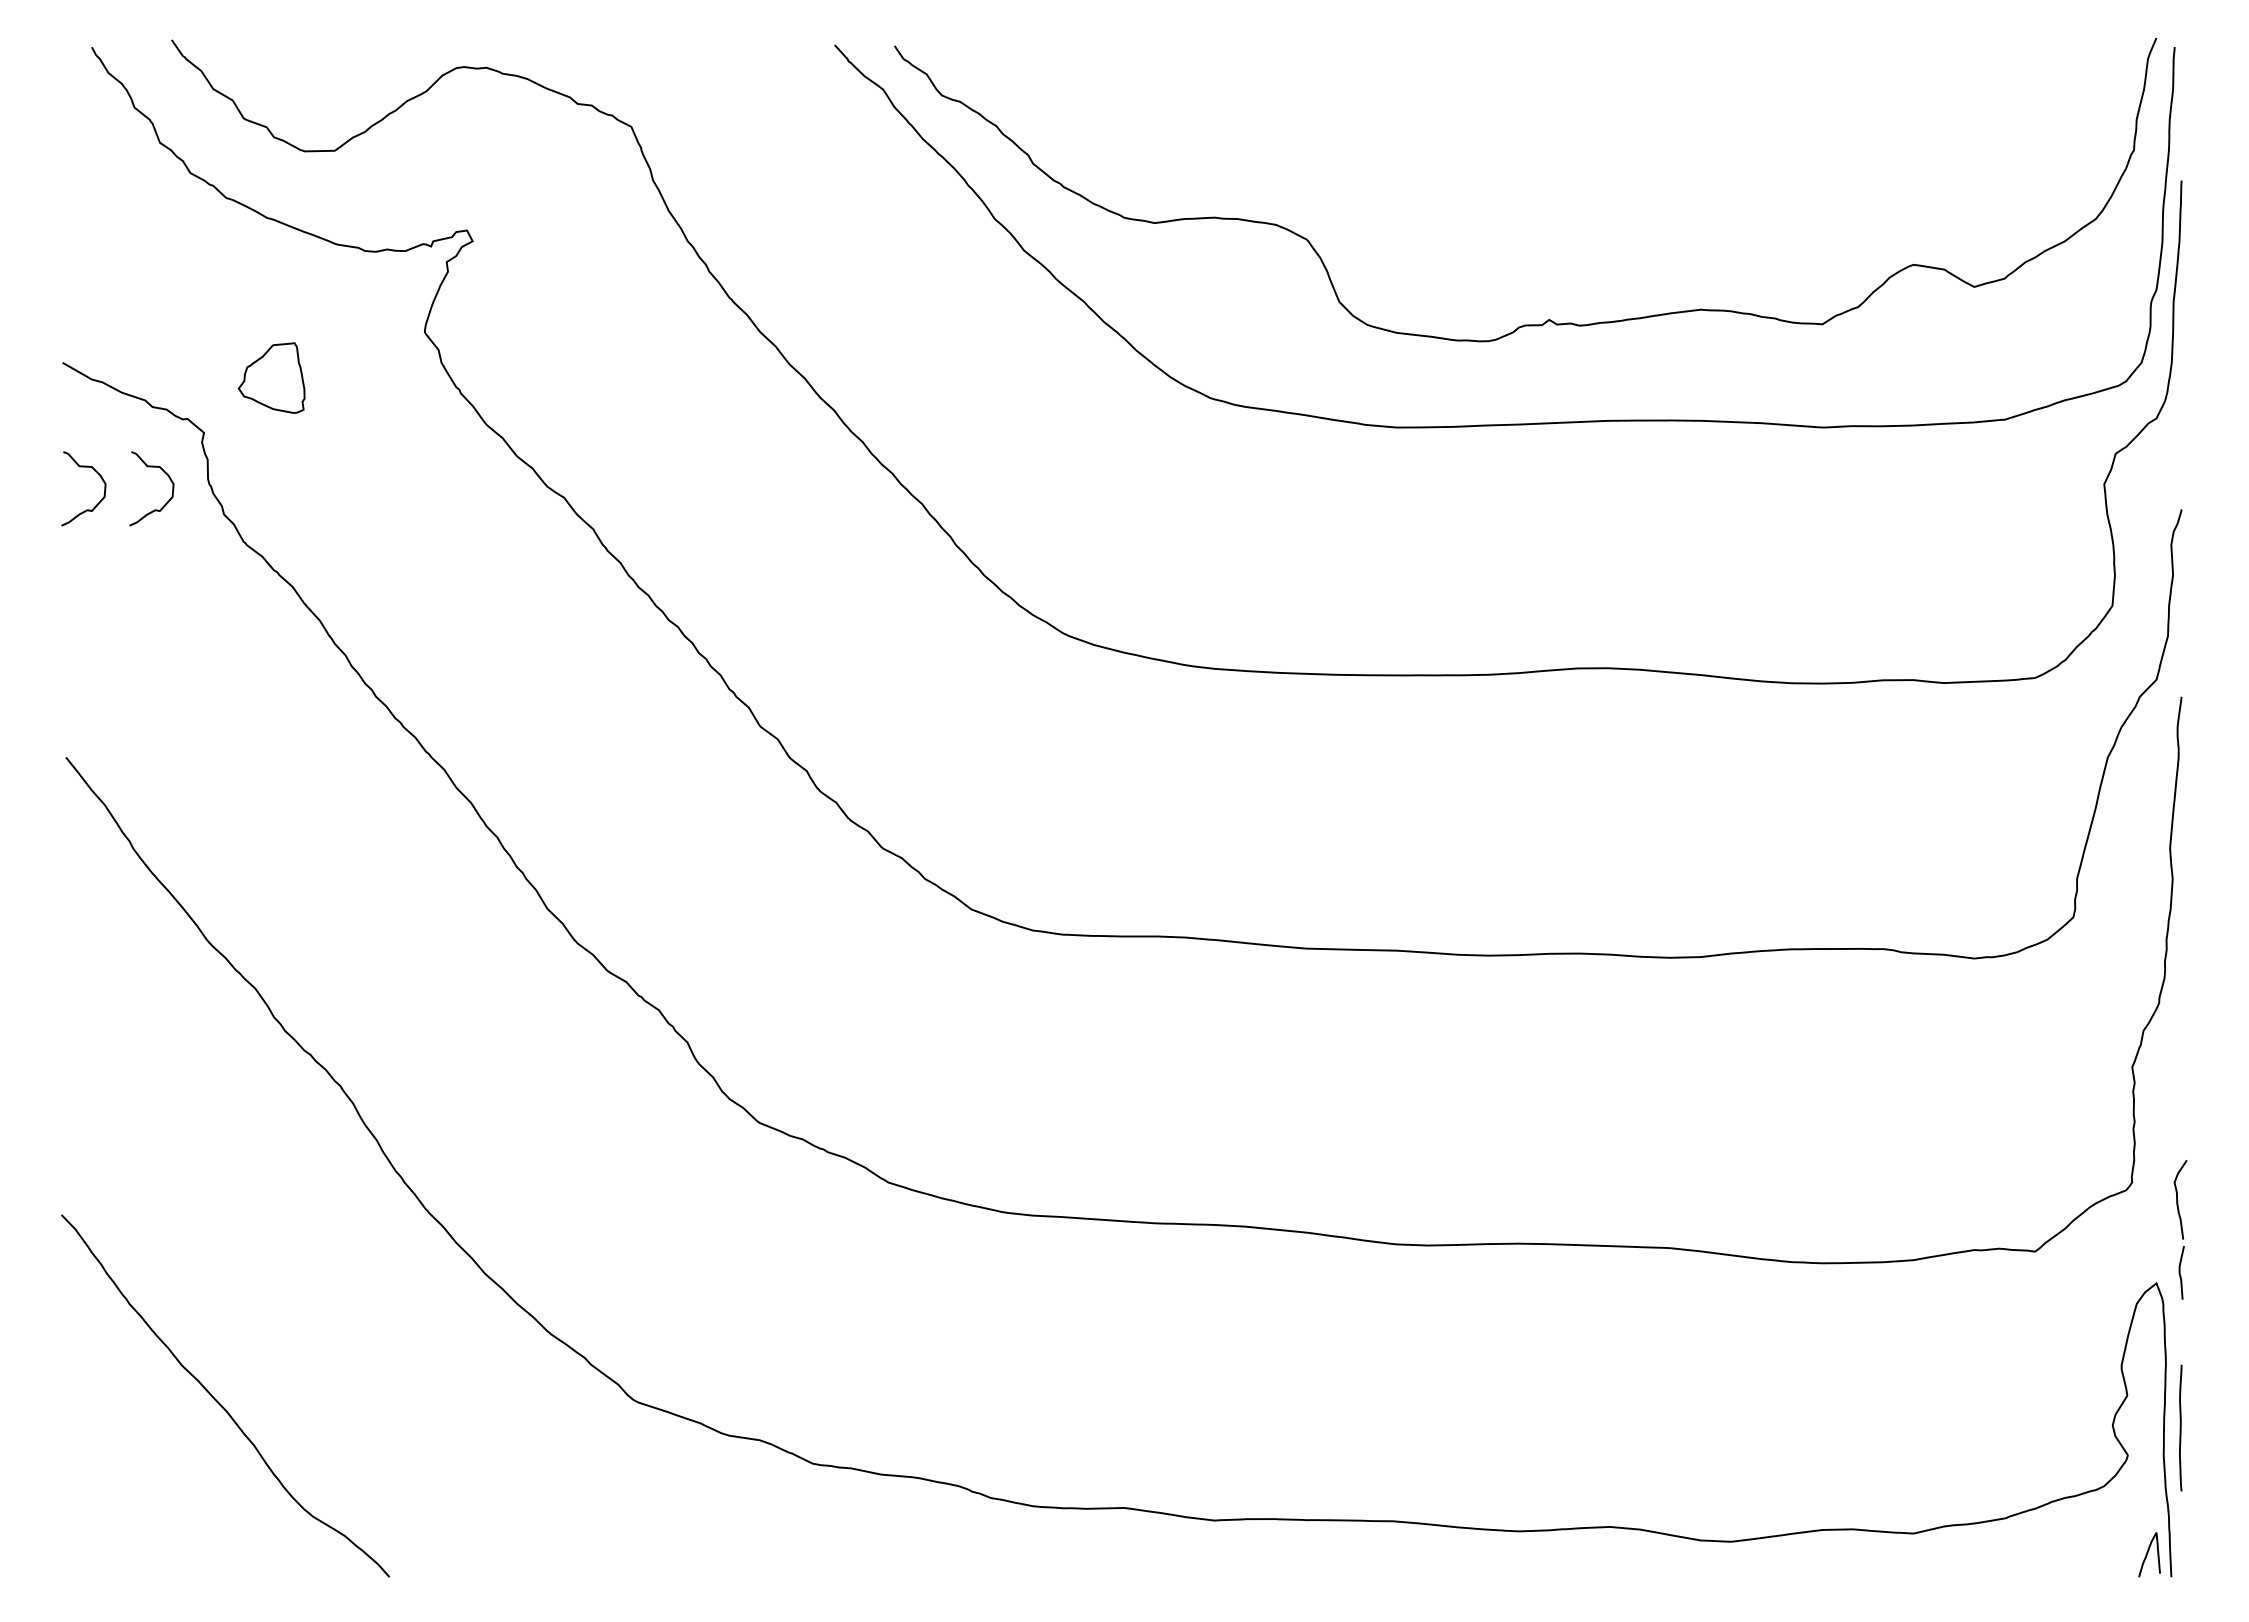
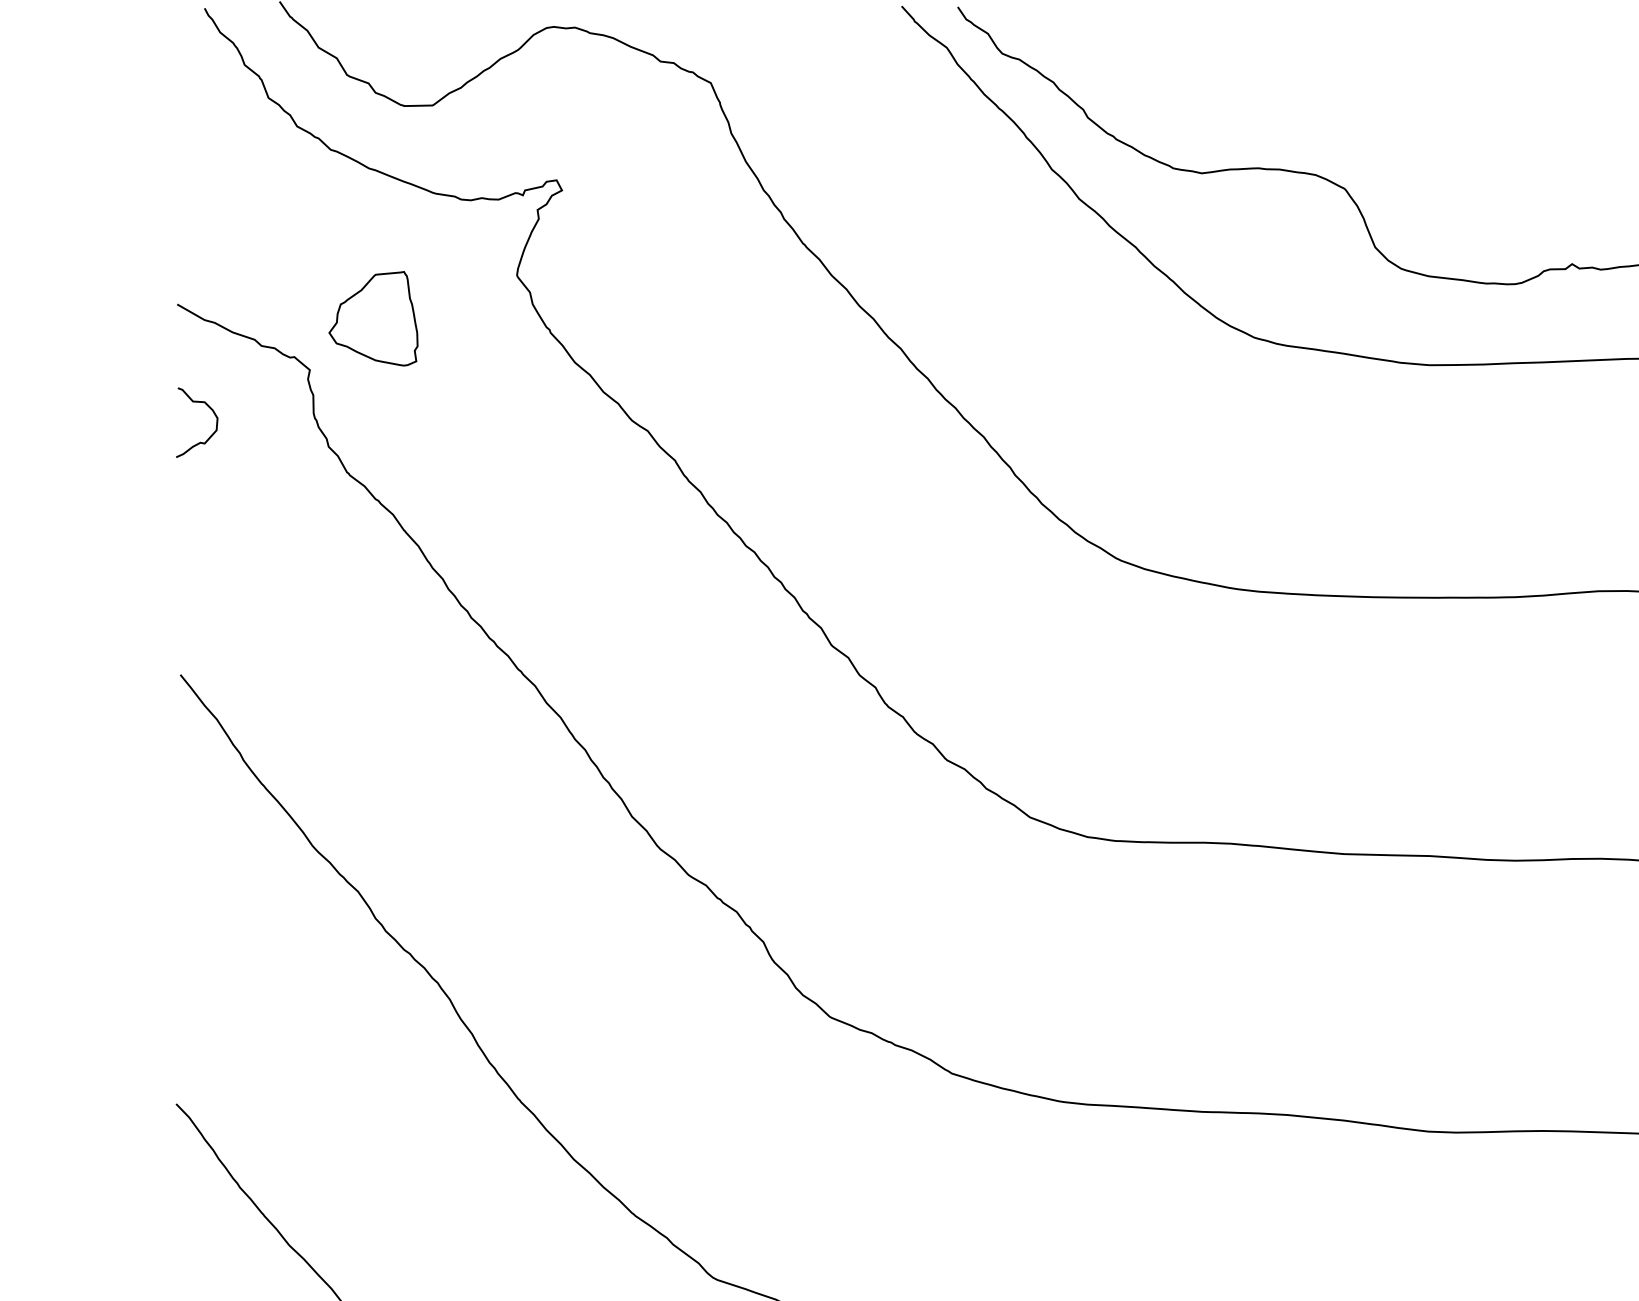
part: (271, 377) -> (373, 318), size x1.43
curve: (169, 479) -> (277, 413), removed

